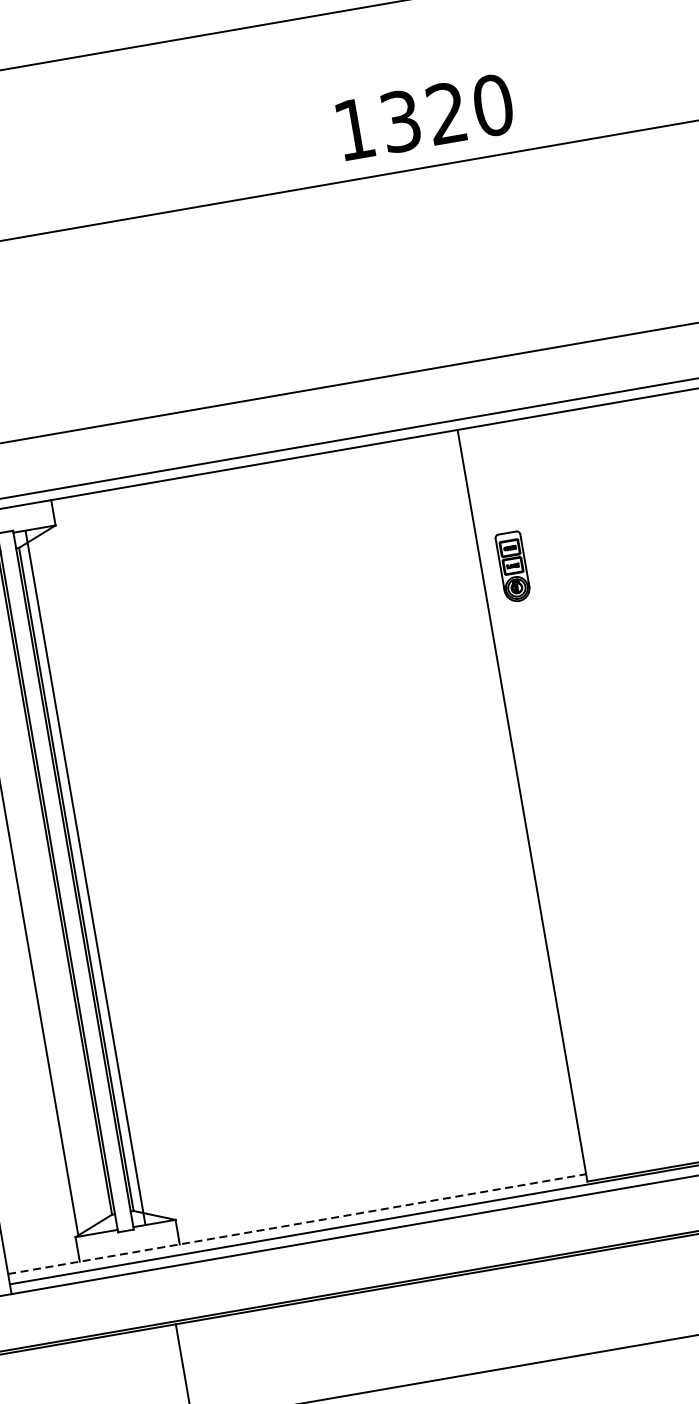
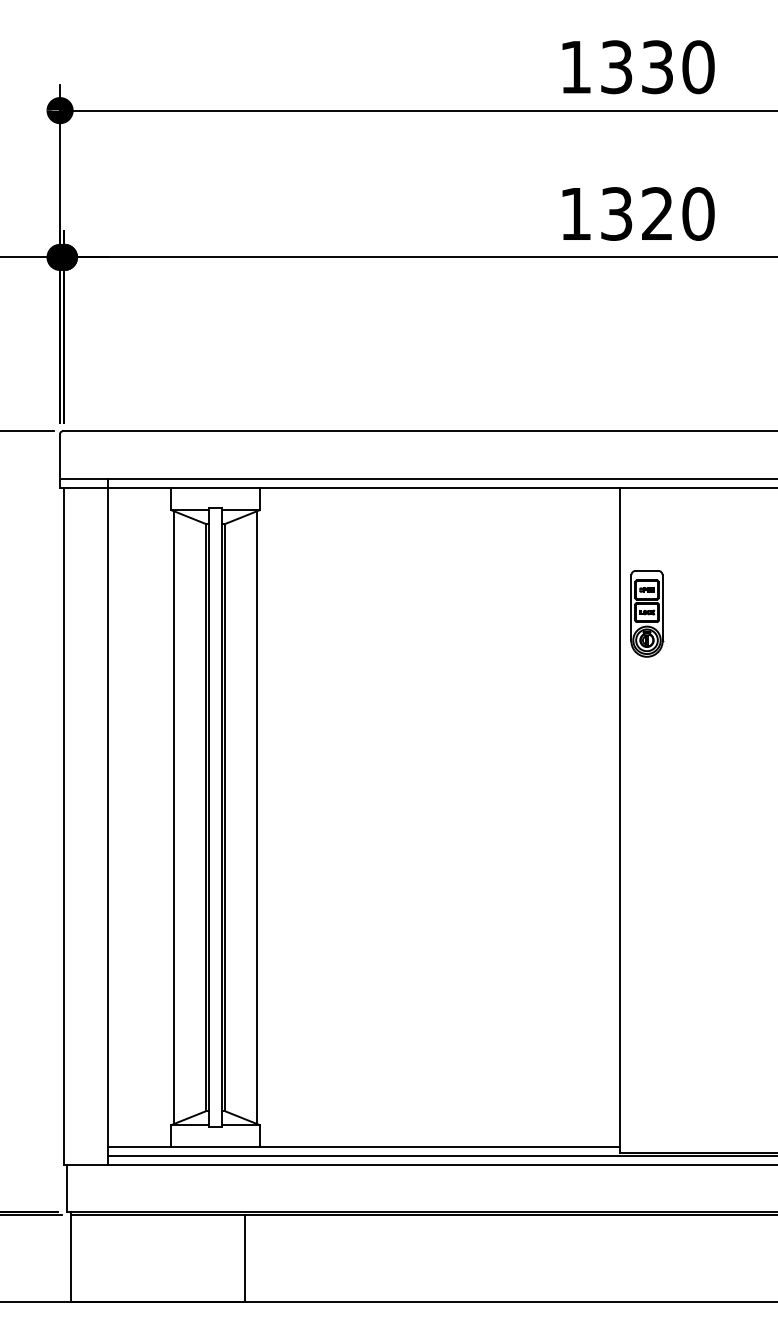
part: (513, 566) -> (647, 613), size x1.43
line: (85, 877) -> (257, 817), moved
line: (296, 1223) -> (363, 1146), dashed -> solid

